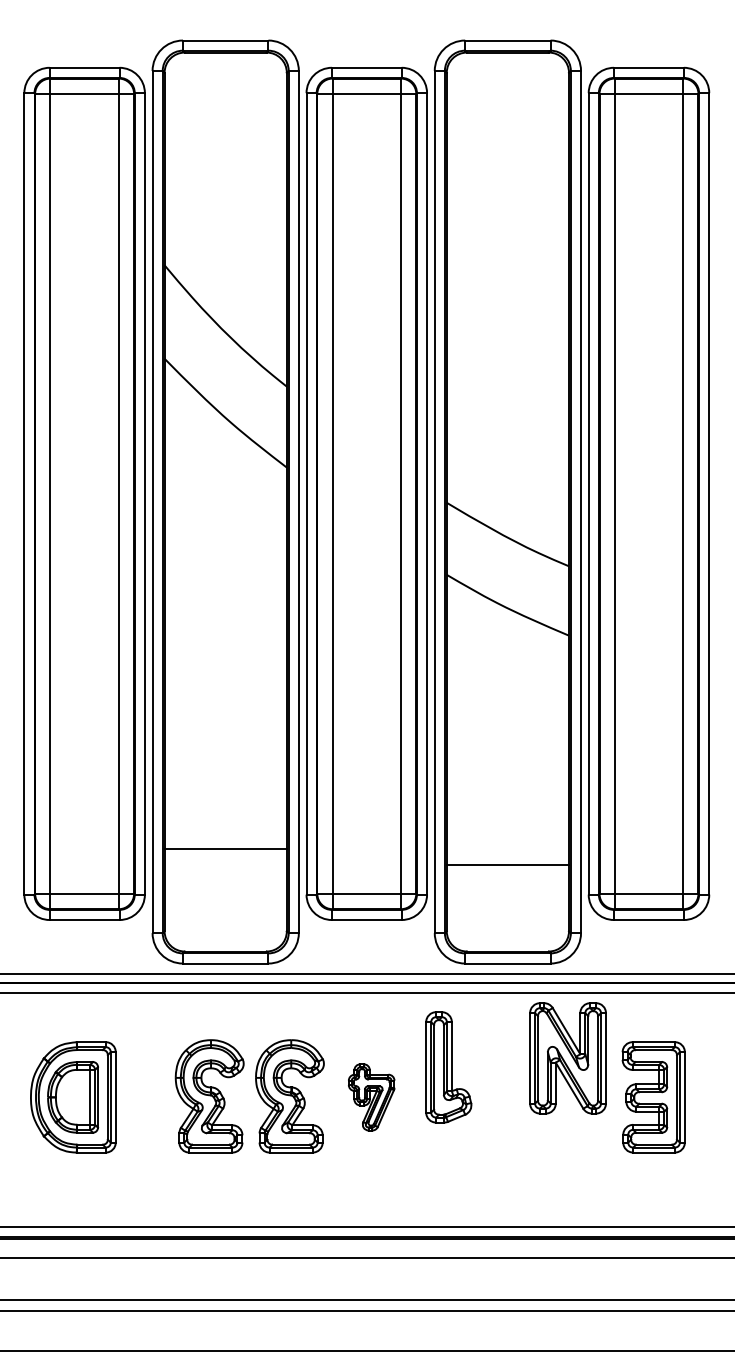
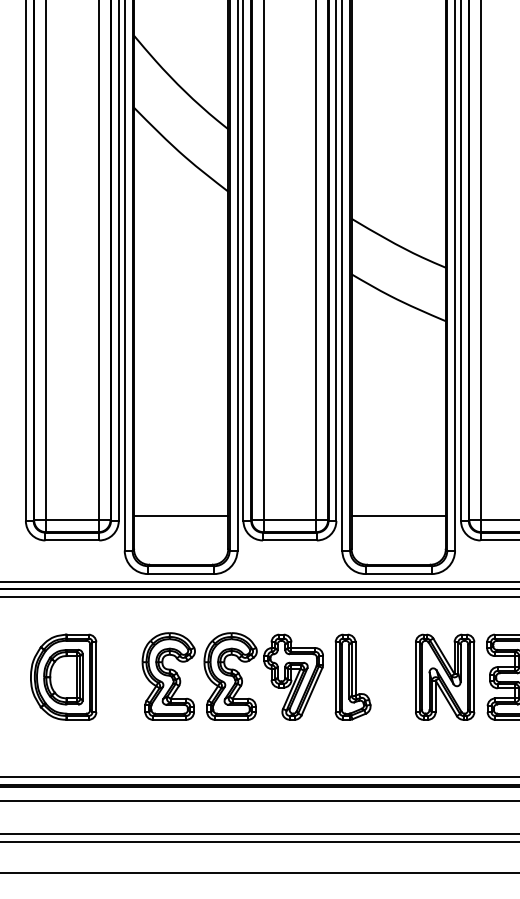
line: (225, 848) -> (180, 516), moved
line: (507, 864) -> (398, 516), moved
part: (567, 1058) -> (444, 677), moved
part: (448, 1067) -> (352, 677), moved
part: (371, 1097) -> (293, 677), size x1.67

